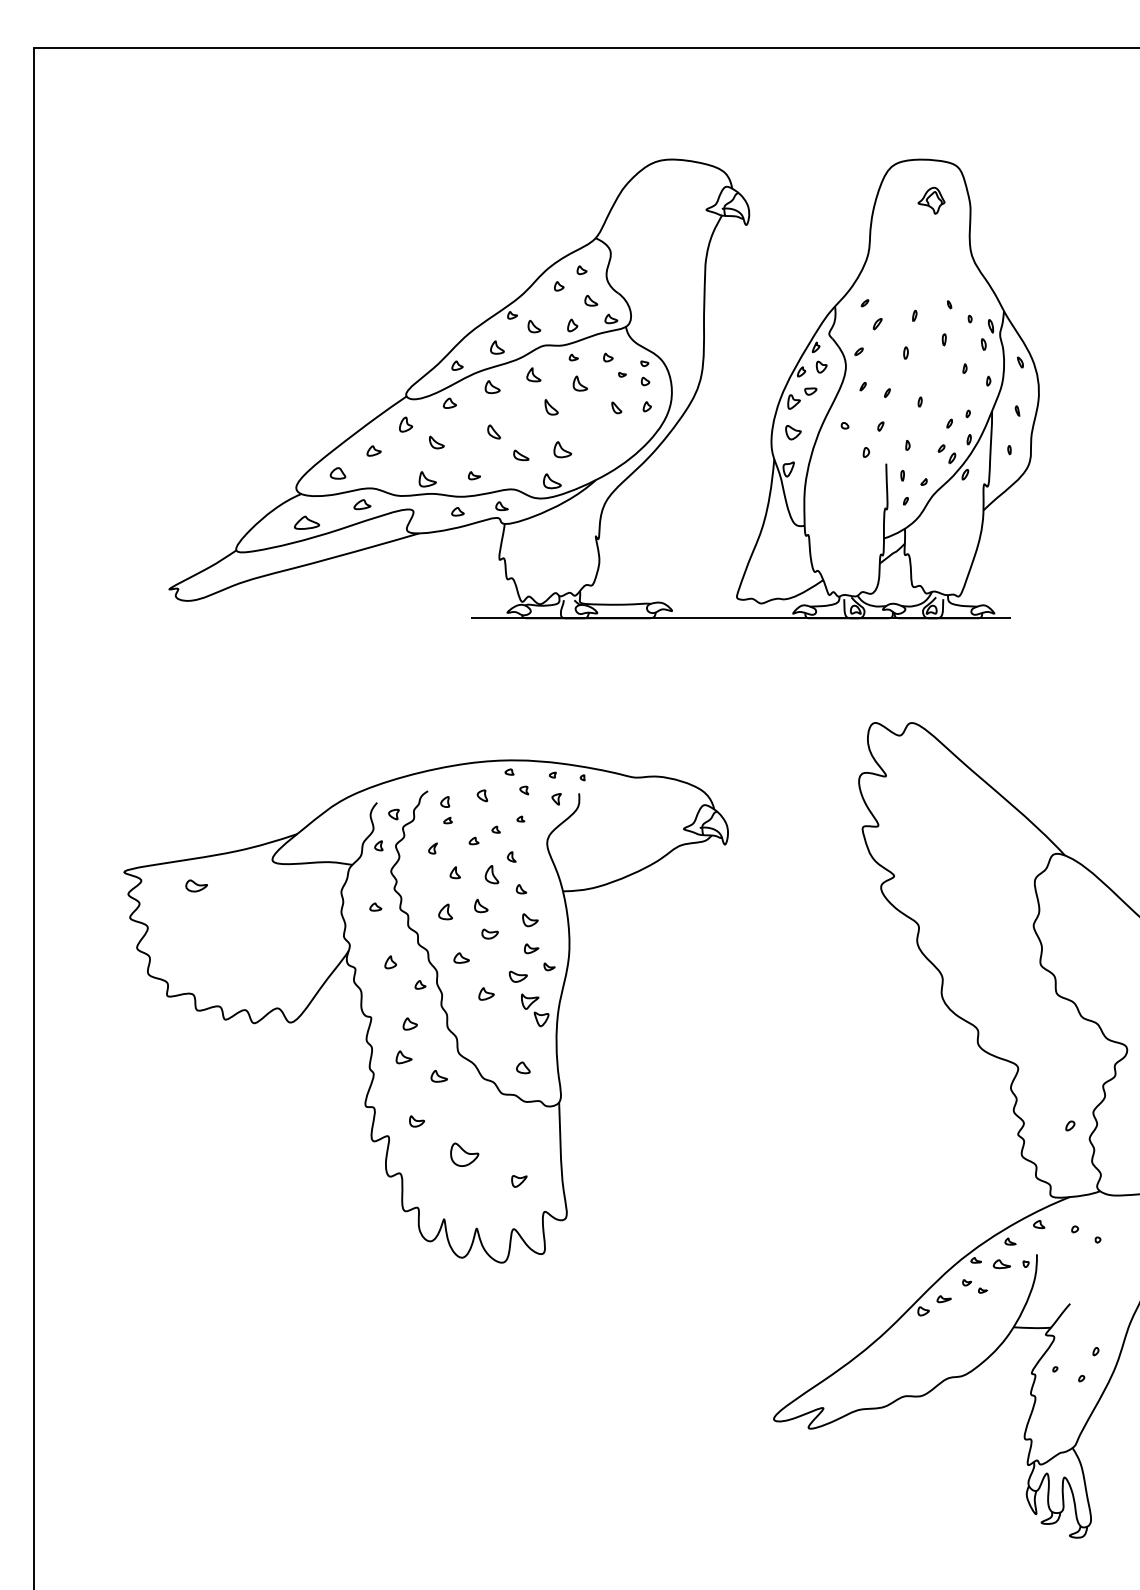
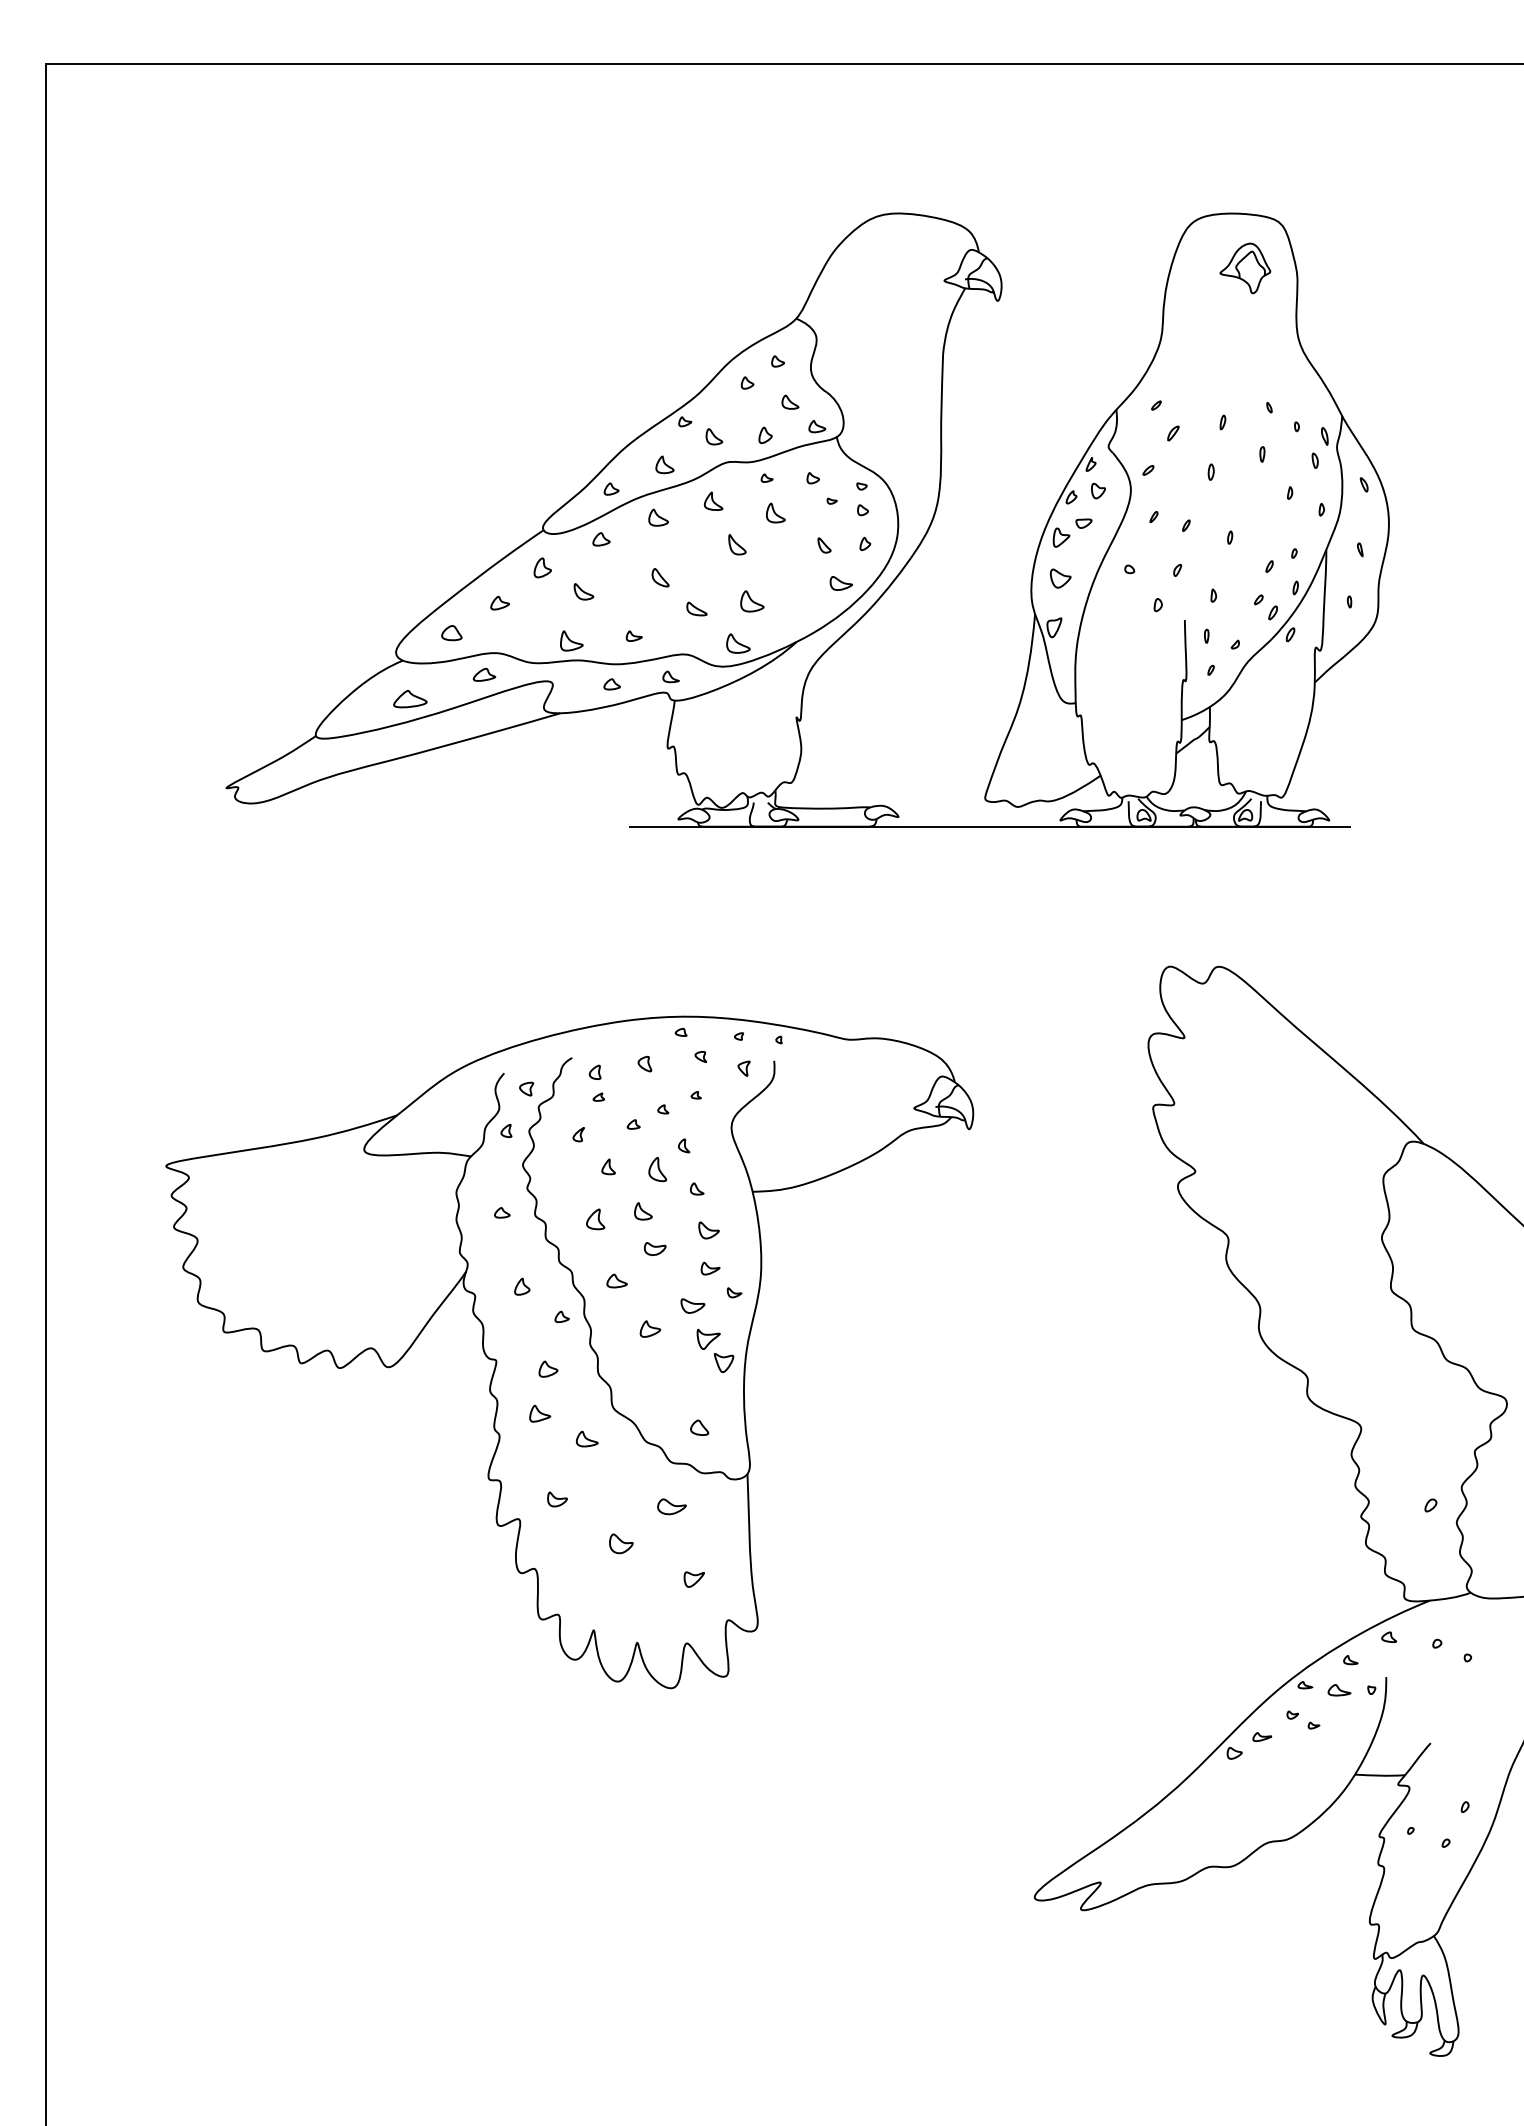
part: (931, 200) -> (1245, 268), size x1.43
part: (629, 436) -> (841, 583), added
part: (196, 885) -> (671, 1506), moved
part: (464, 1154) -> (620, 1543), size x0.62

